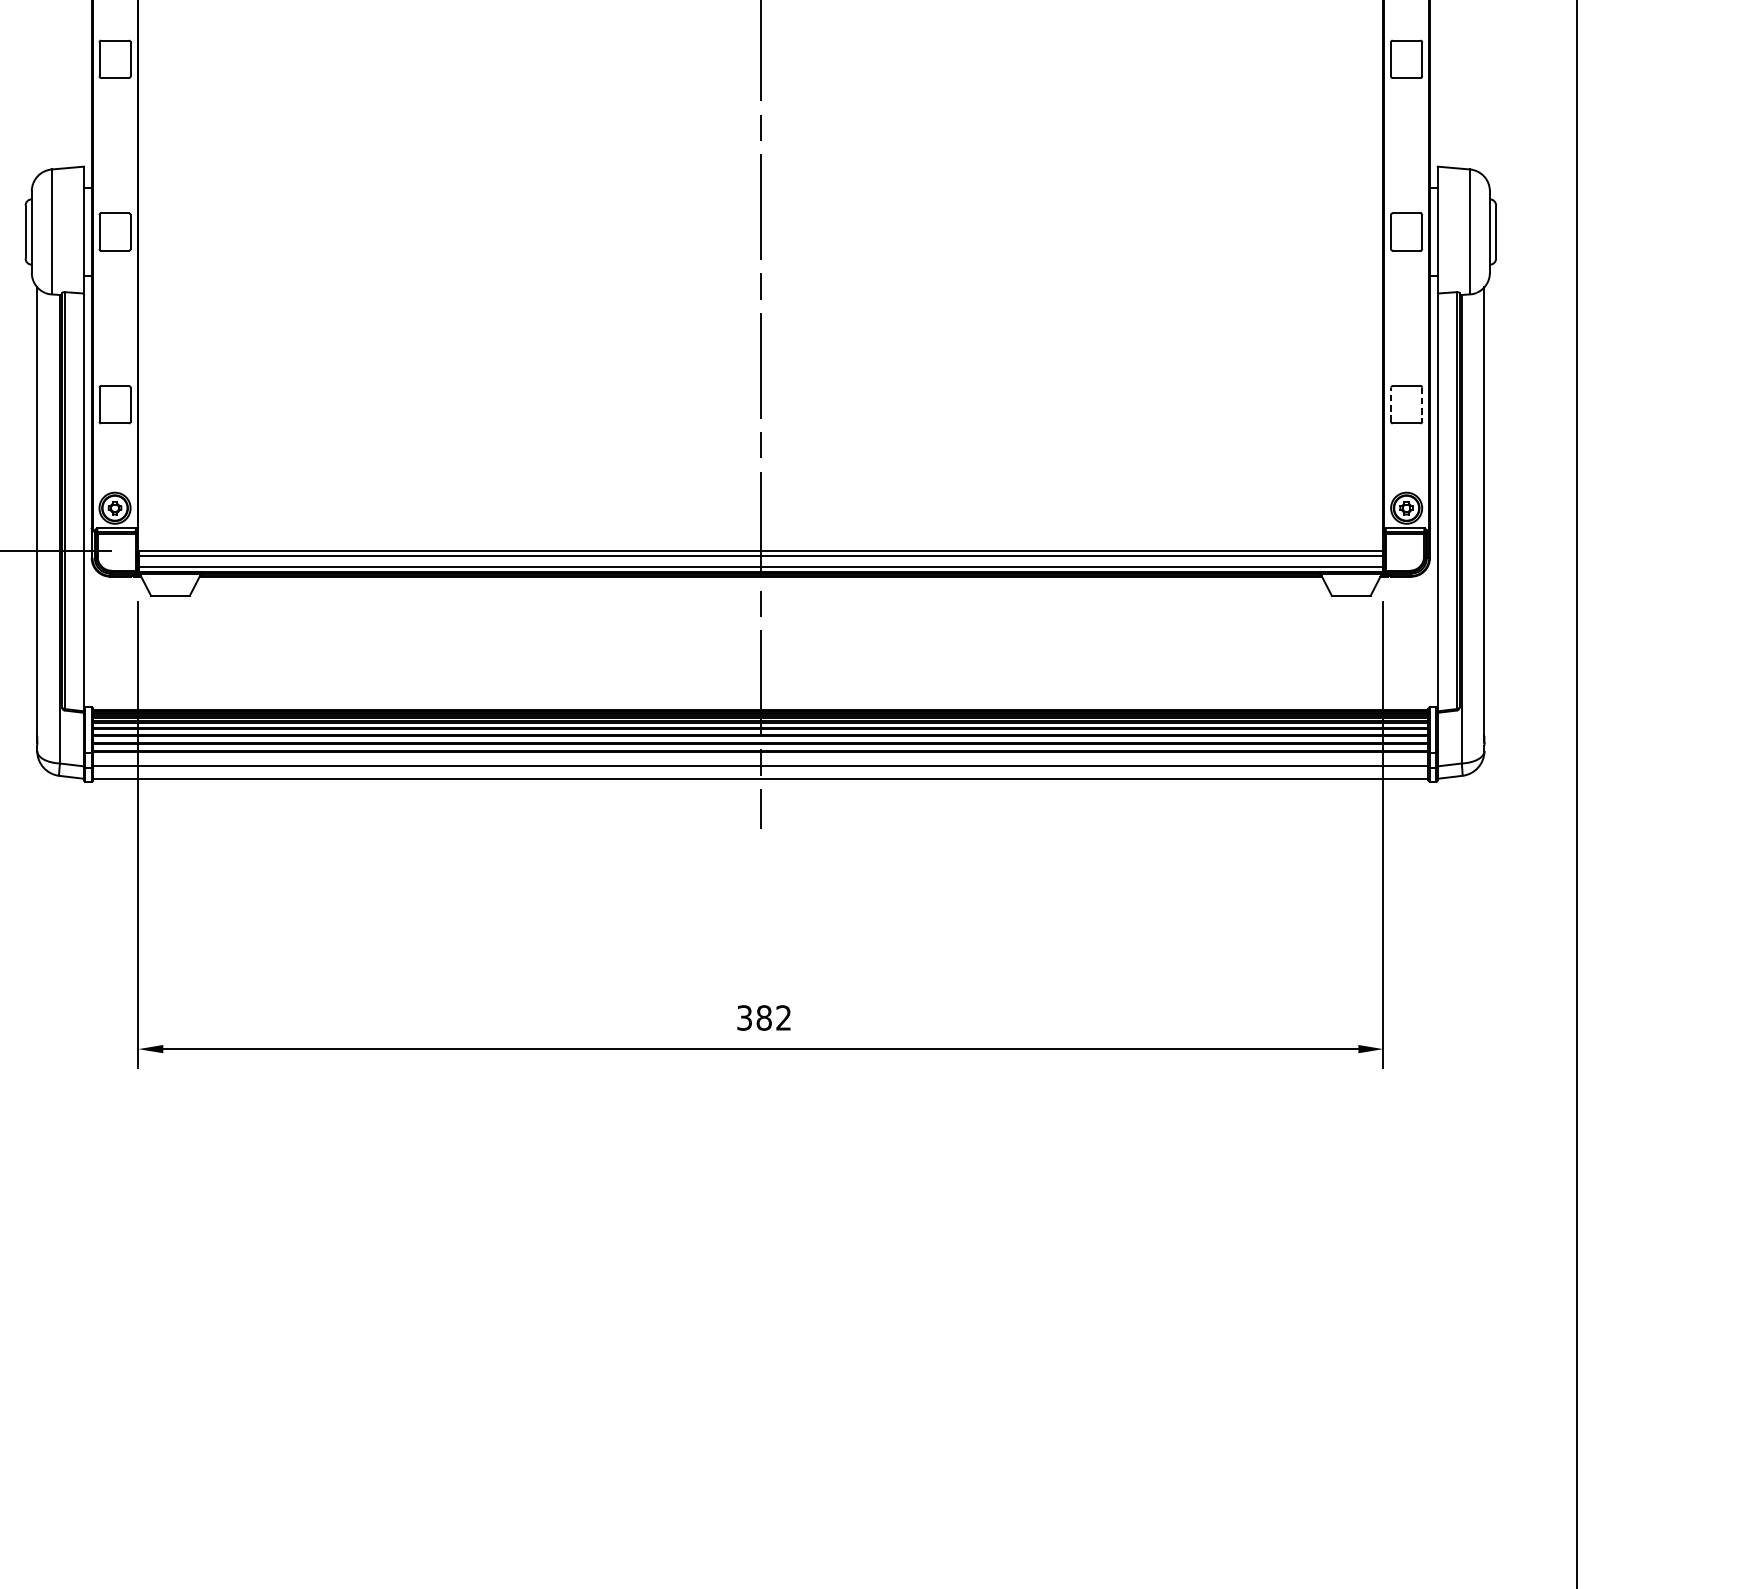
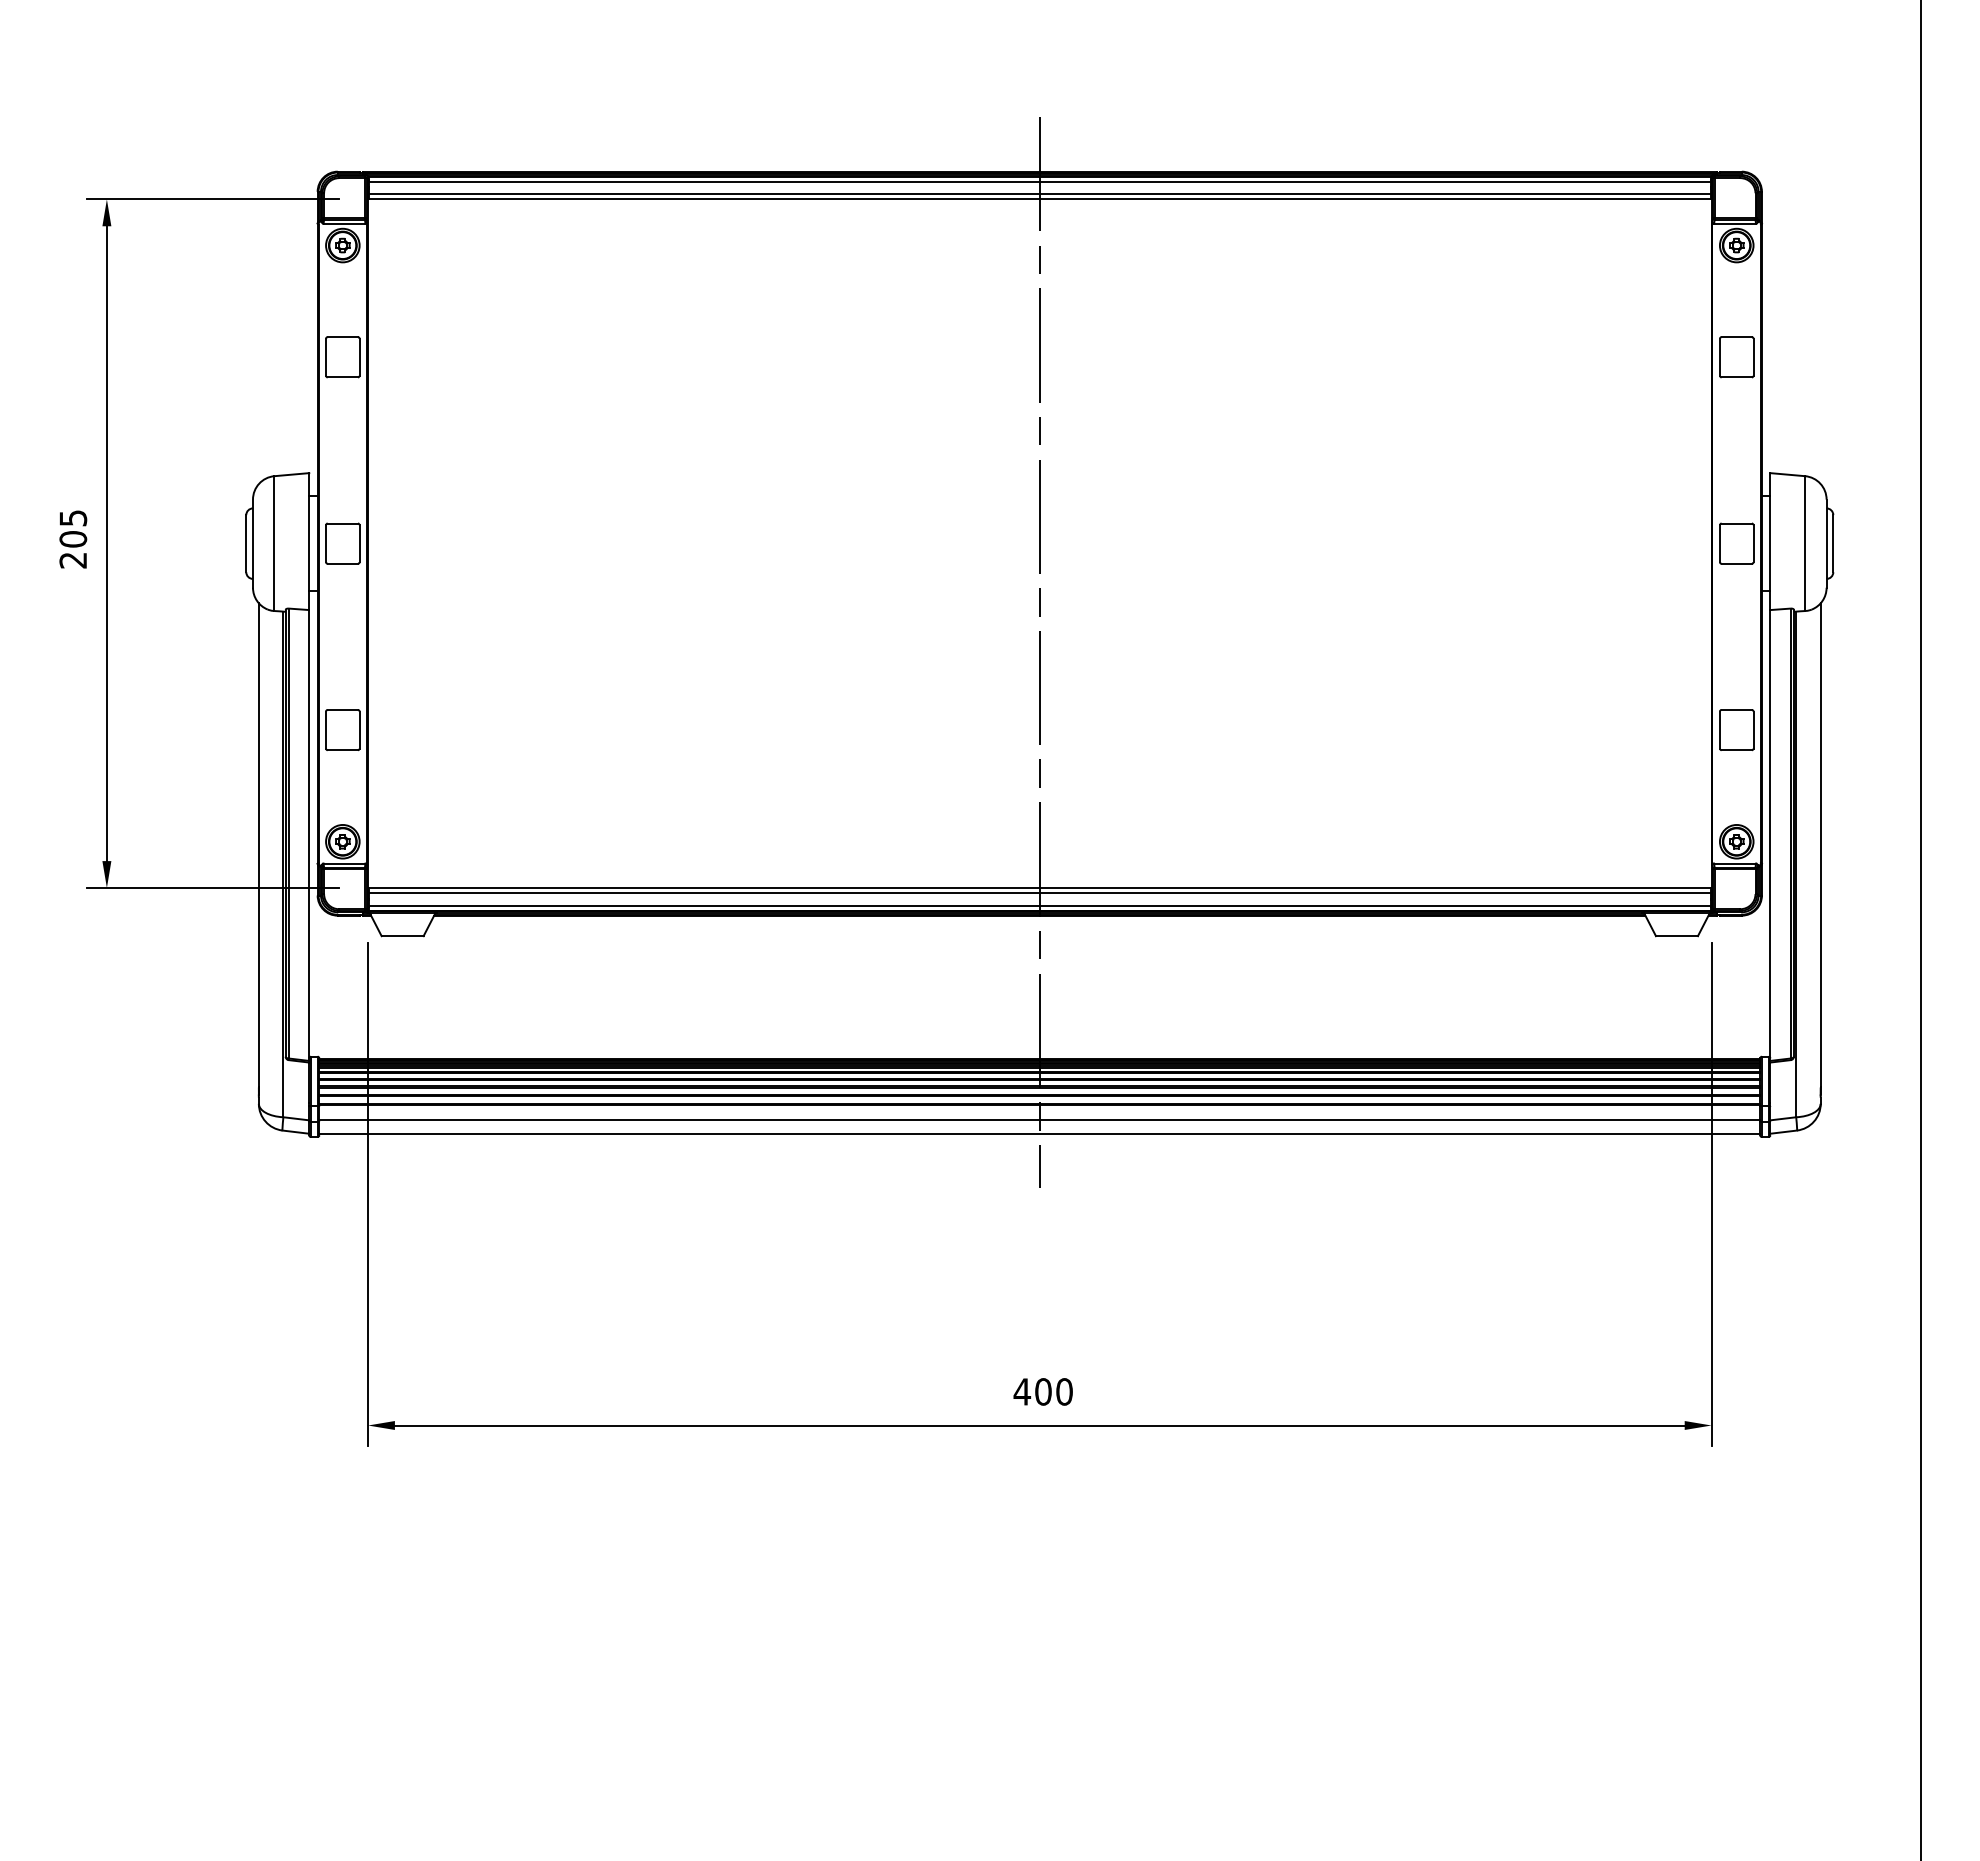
line: (1390, 404) -> (1719, 729), dashed -> solid
line: (1422, 405) -> (1753, 730), dashed -> solid
text: (763, 1017) -> (1042, 1391), 382 -> 400

